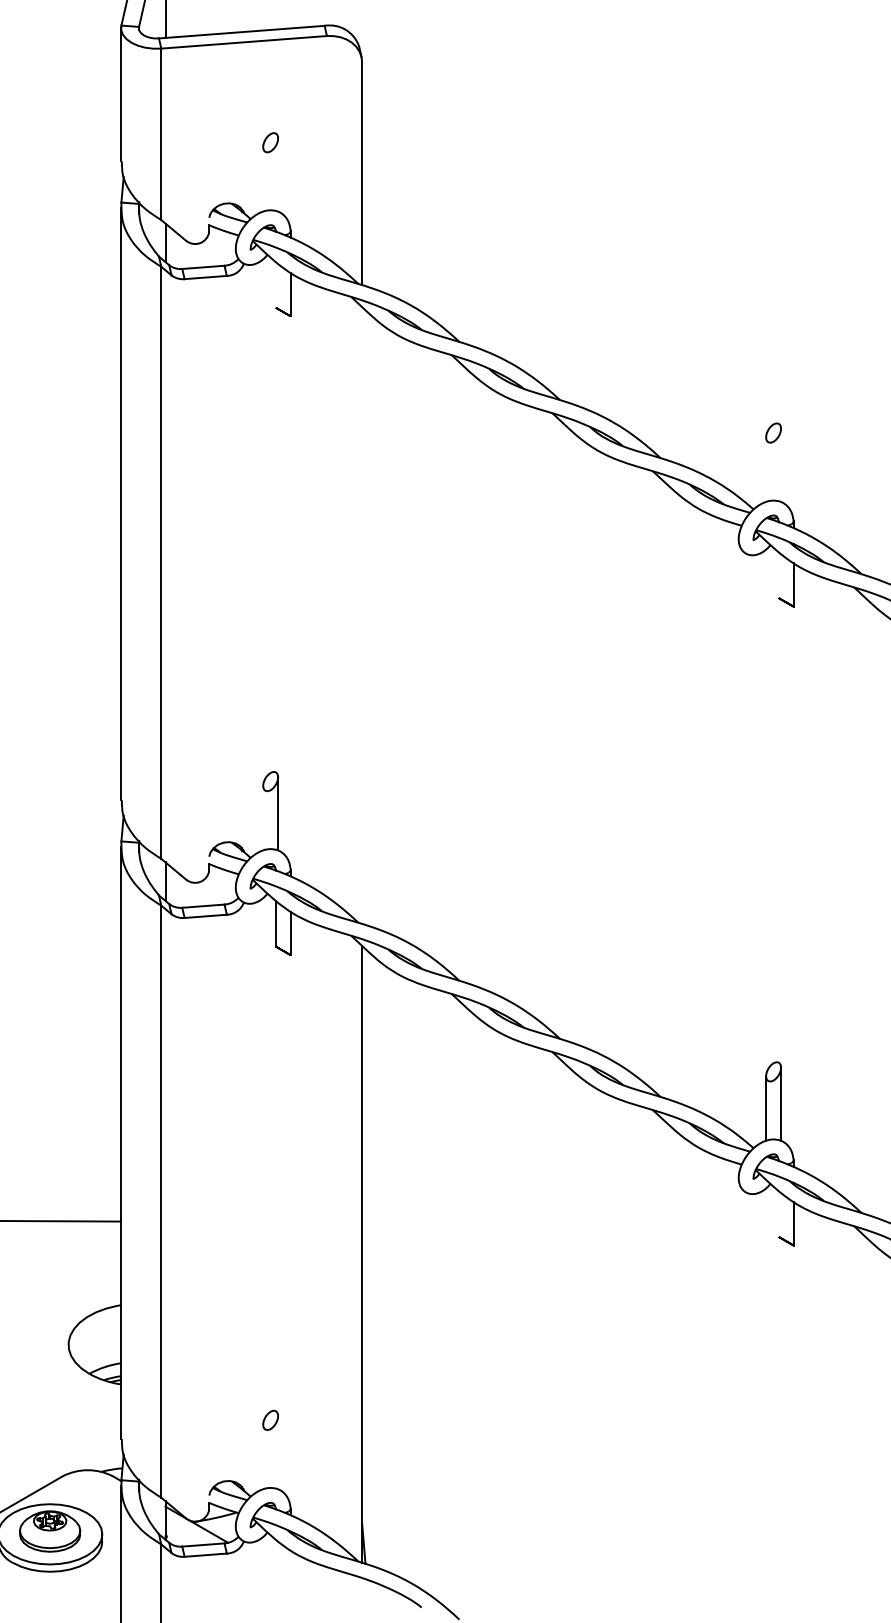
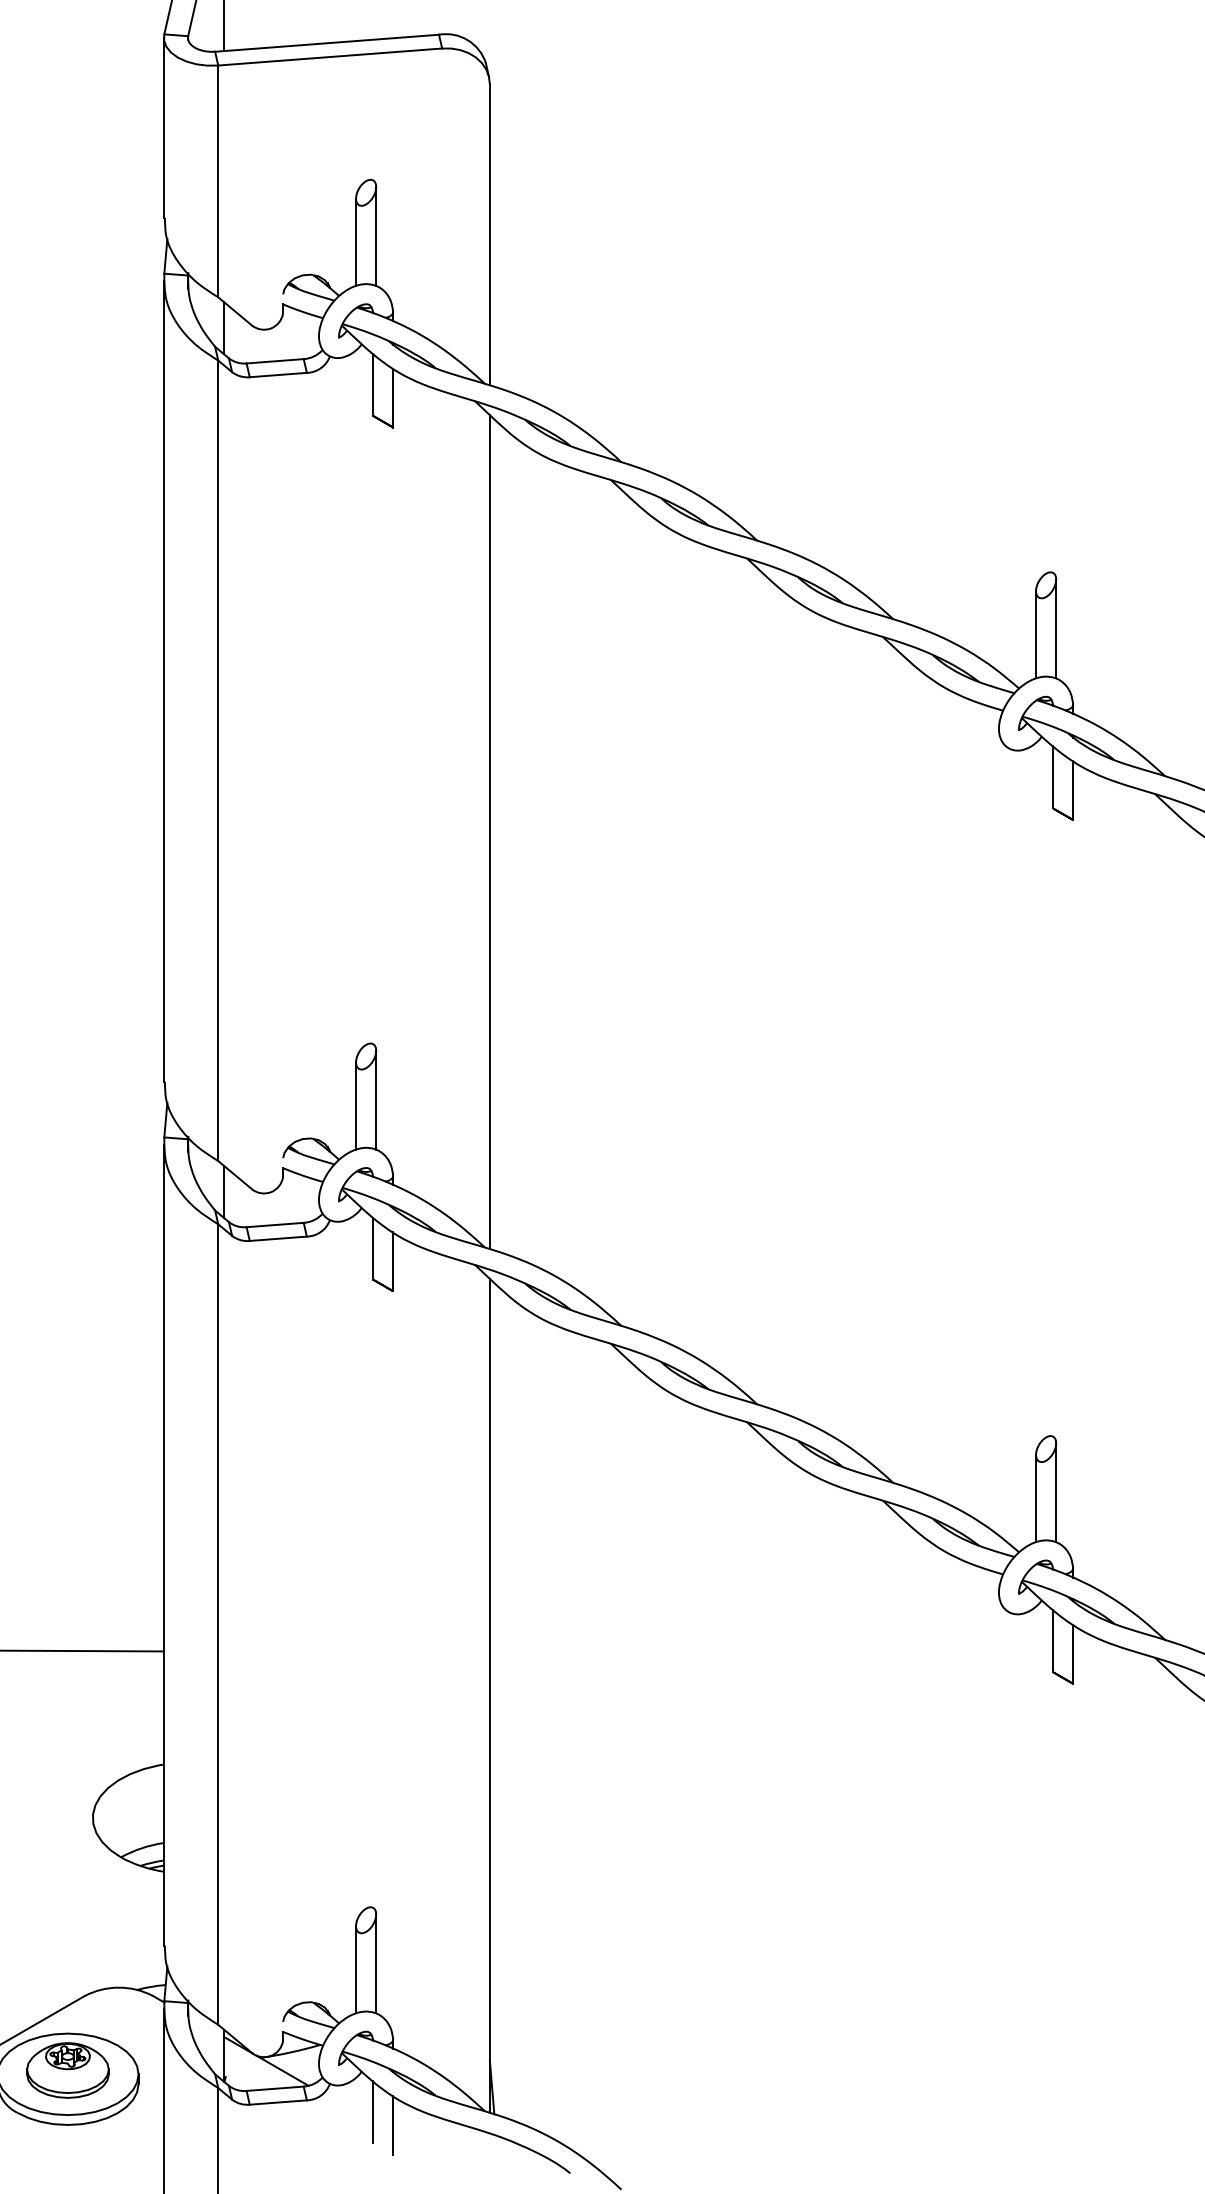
line: (278, 174) -> (376, 235), added
line: (263, 178) -> (356, 241), added
line: (276, 284) -> (373, 384), added
line: (781, 464) -> (1056, 628), added
line: (766, 469) -> (1036, 634), added
line: (779, 575) -> (1053, 777), added
line: (361, 615) -> (489, 832), added
line: (263, 817) -> (356, 1105), added
line: (779, 1213) -> (1053, 1640), added
line: (278, 1452) -> (376, 1963), added
line: (263, 1456) -> (356, 1969), added
line: (276, 1562) -> (373, 2112), added
line: (290, 1572) -> (393, 2125), added

